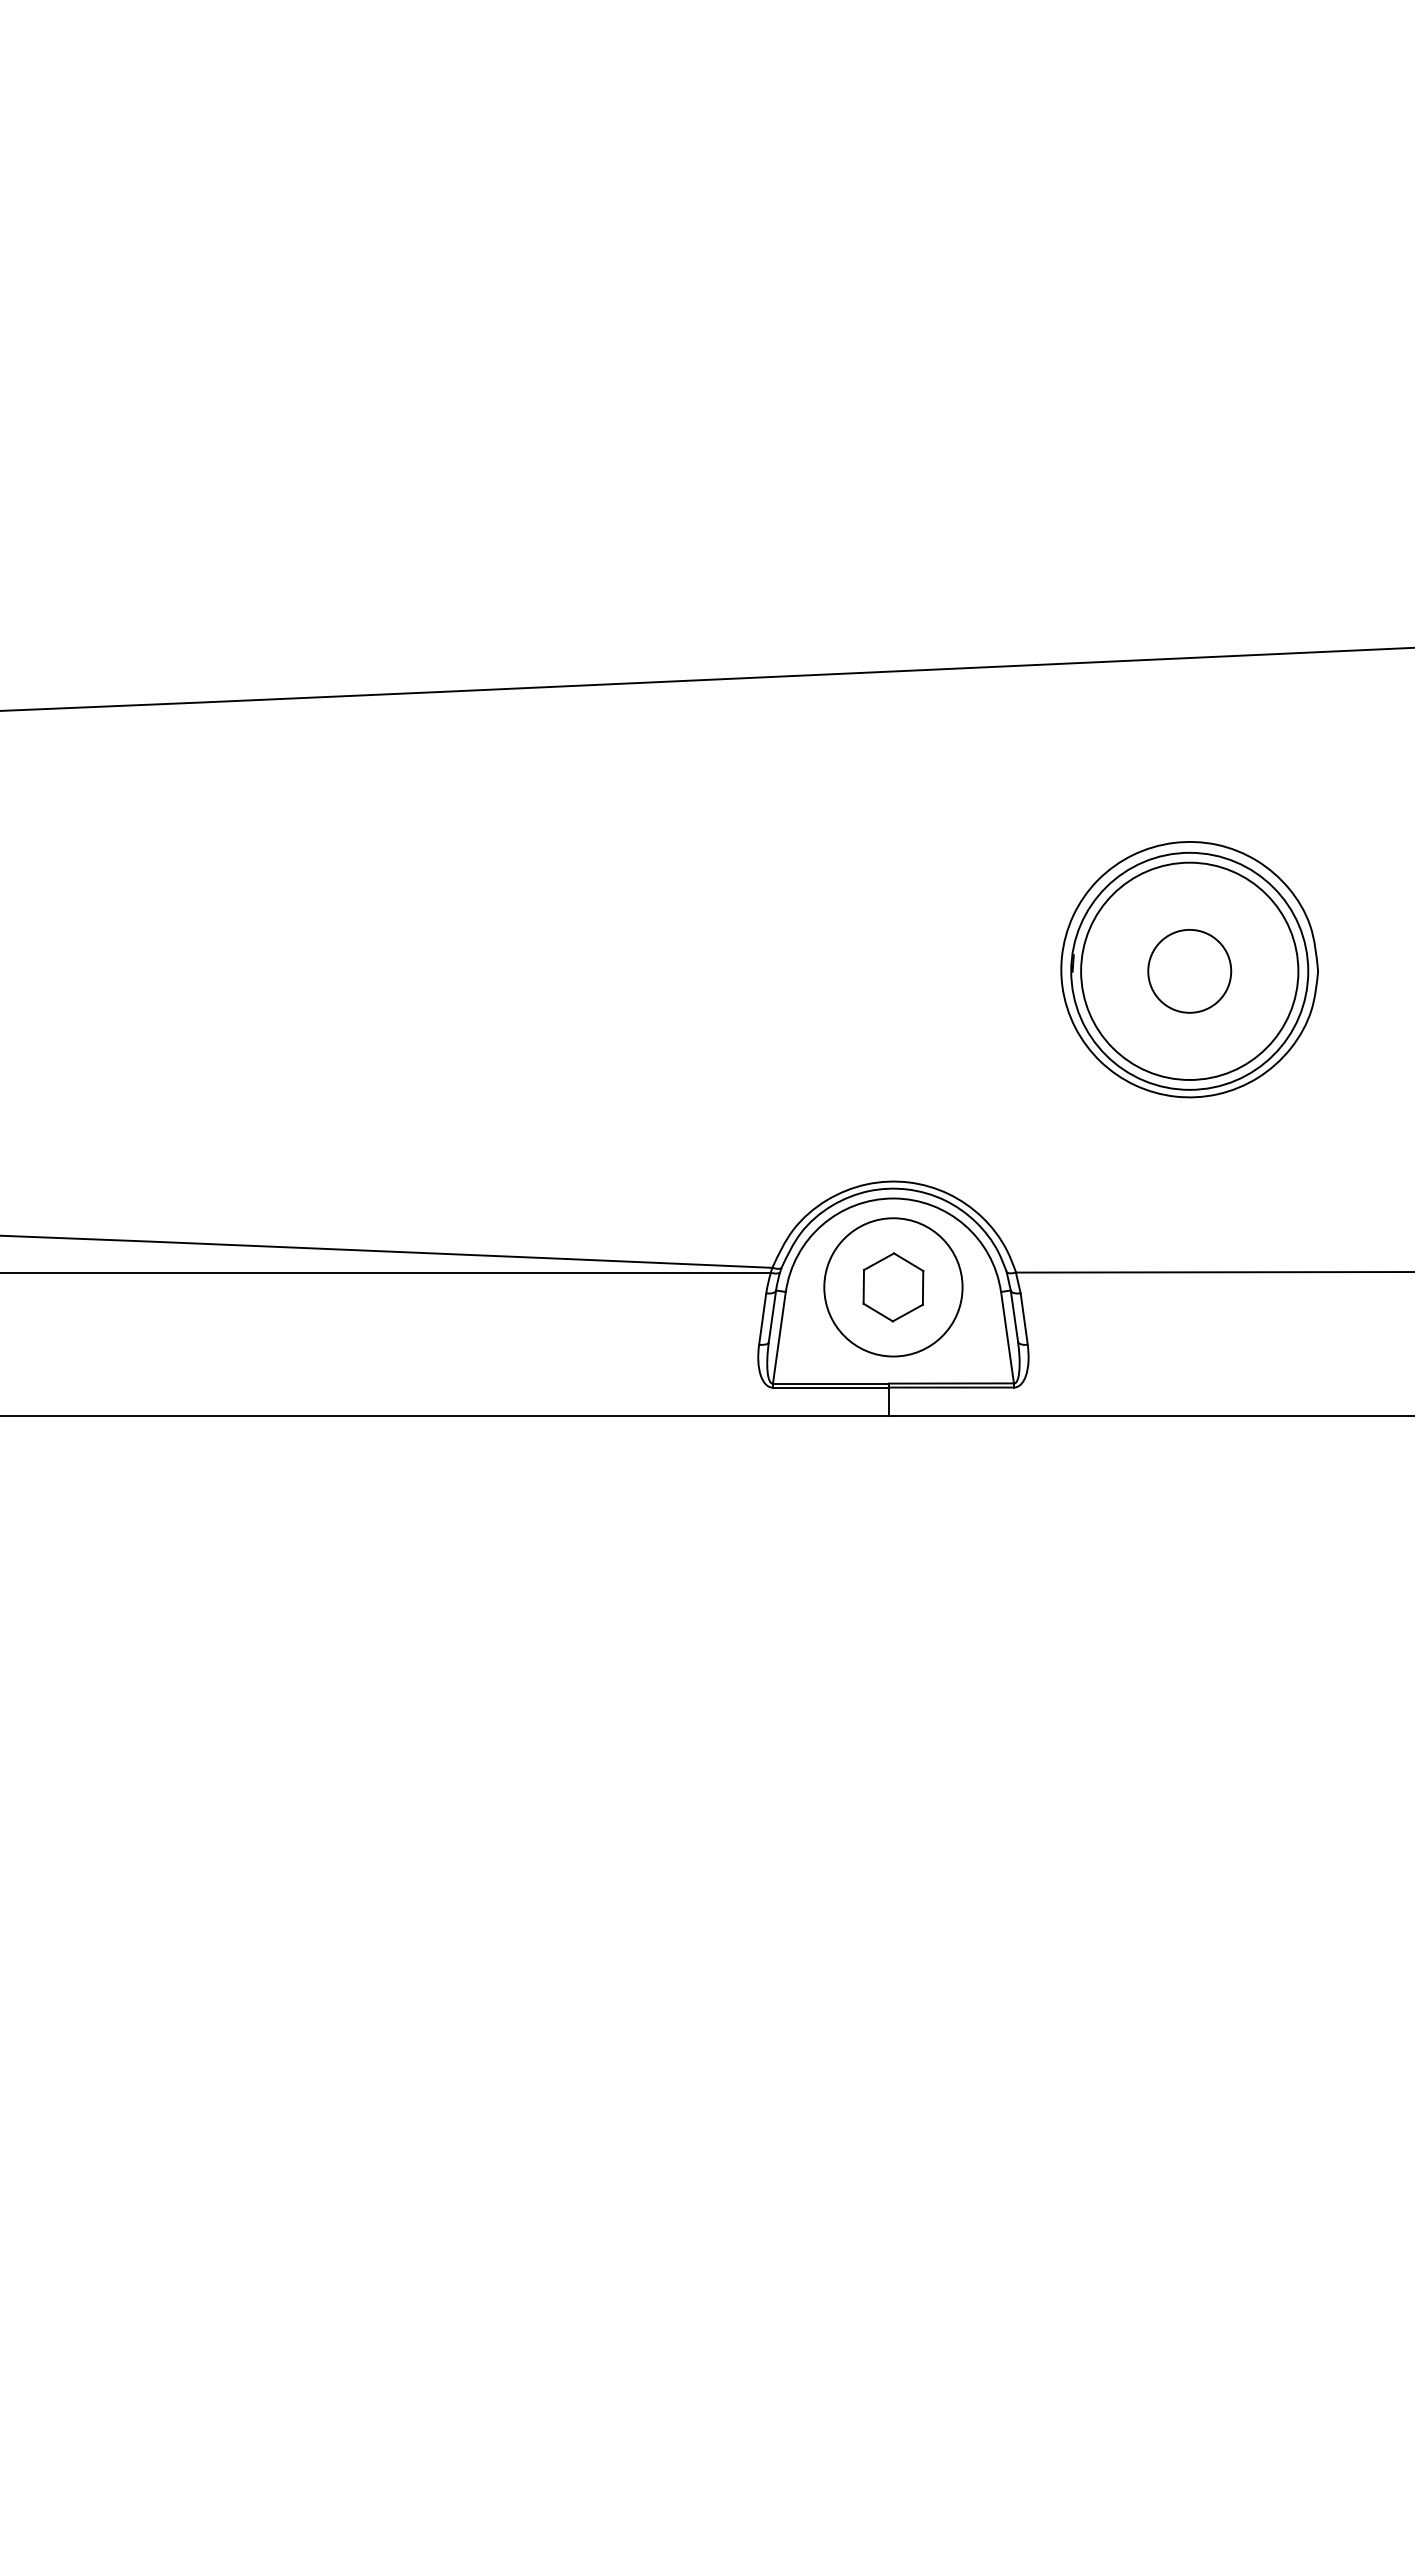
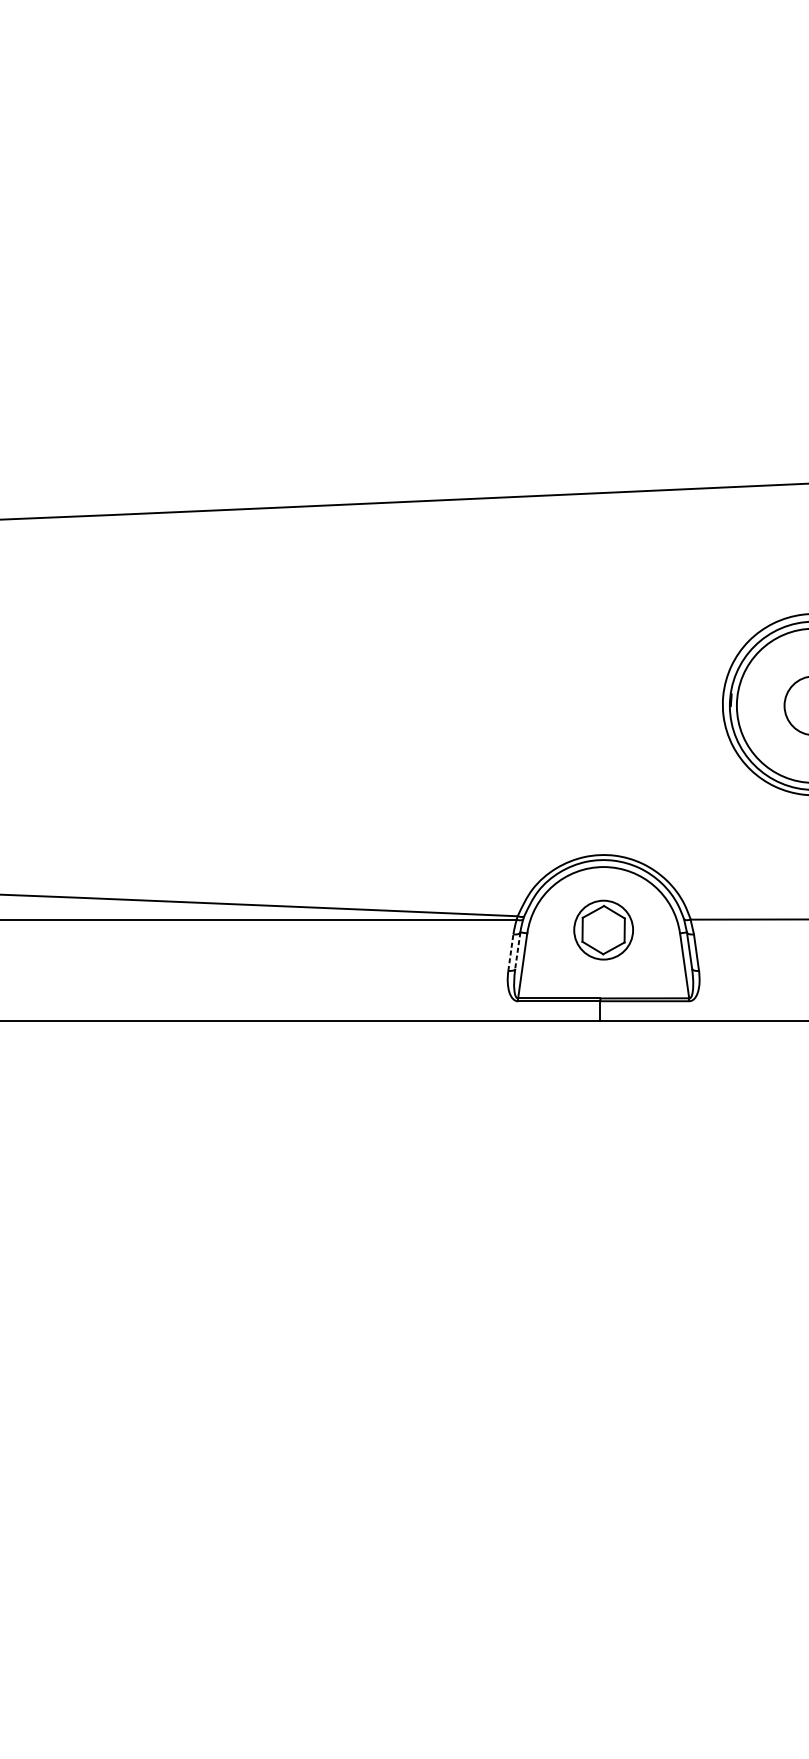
circle: (893, 1287) -> (603, 930), size x0.6
line: (772, 1316) -> (517, 950), solid -> dashed
line: (762, 1318) -> (510, 952), solid -> dashed

